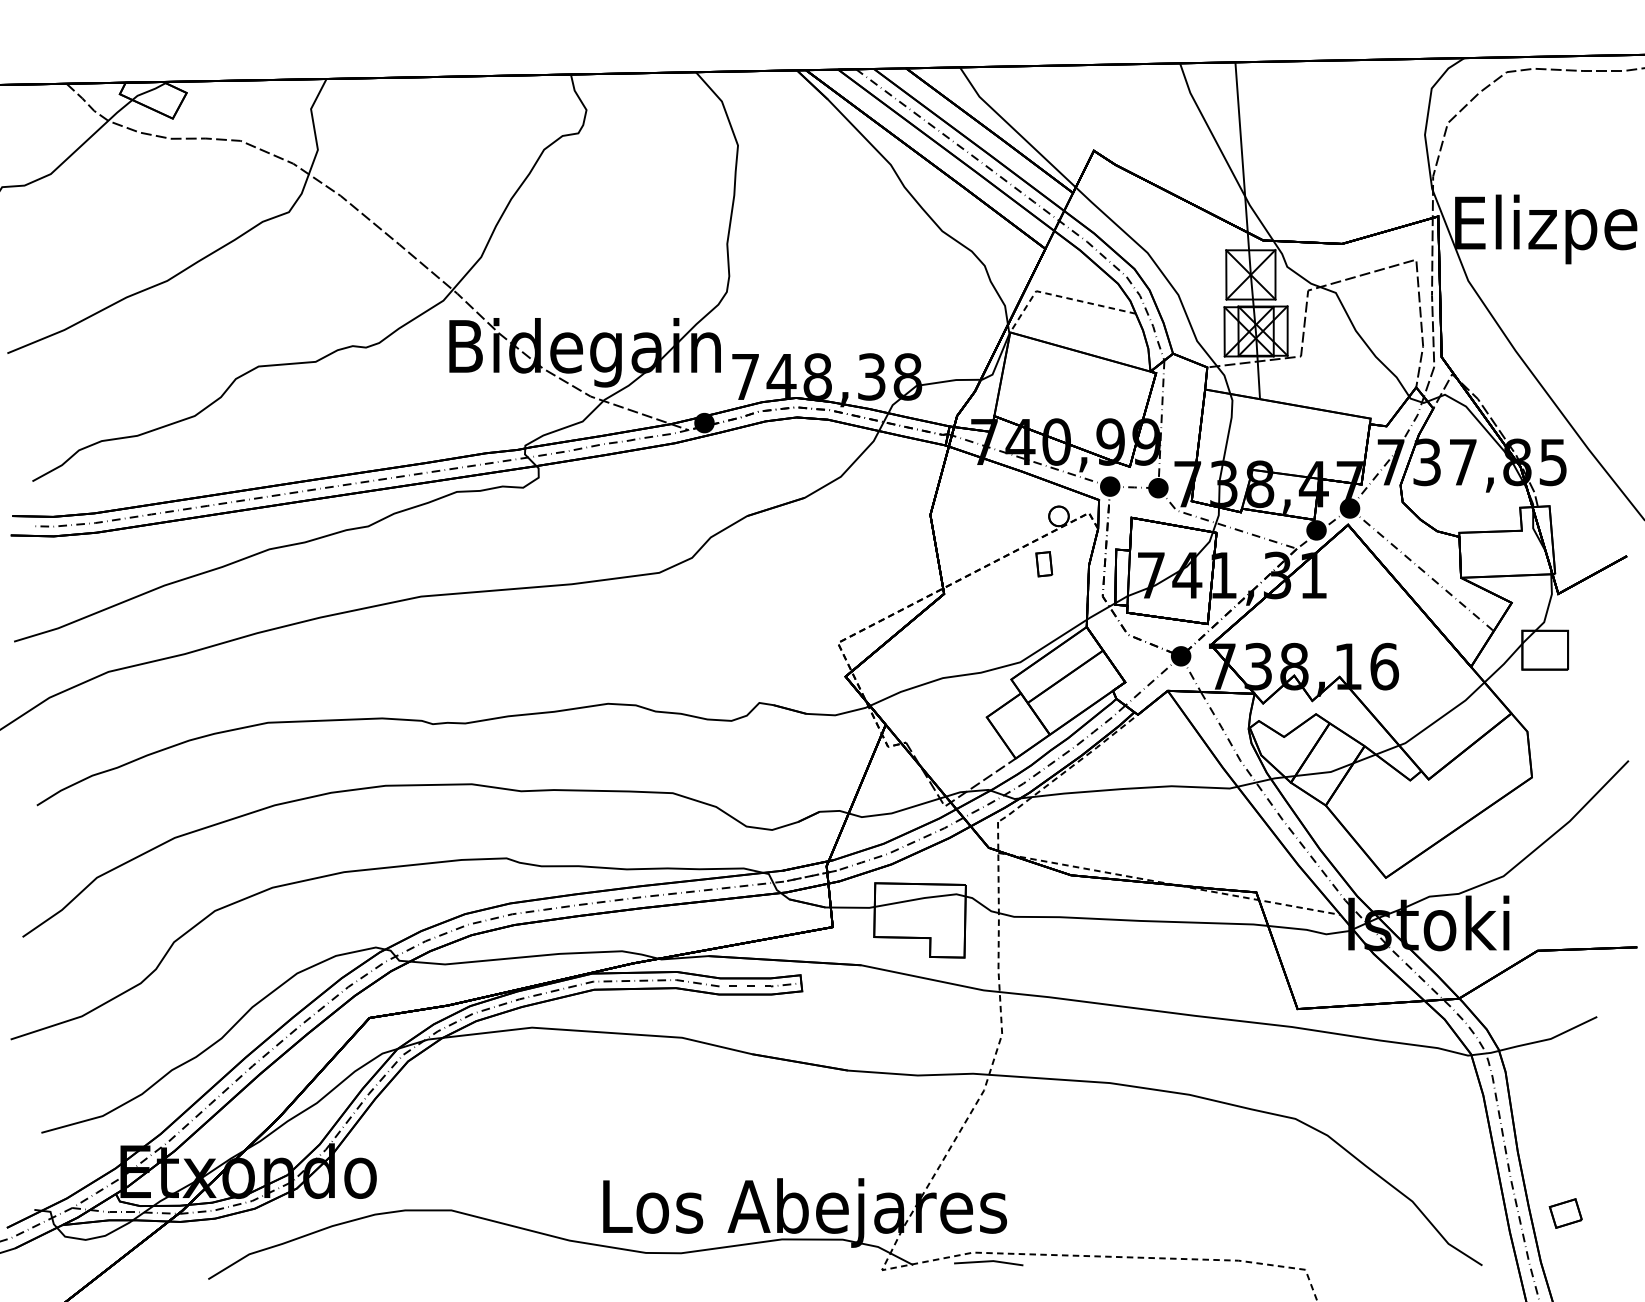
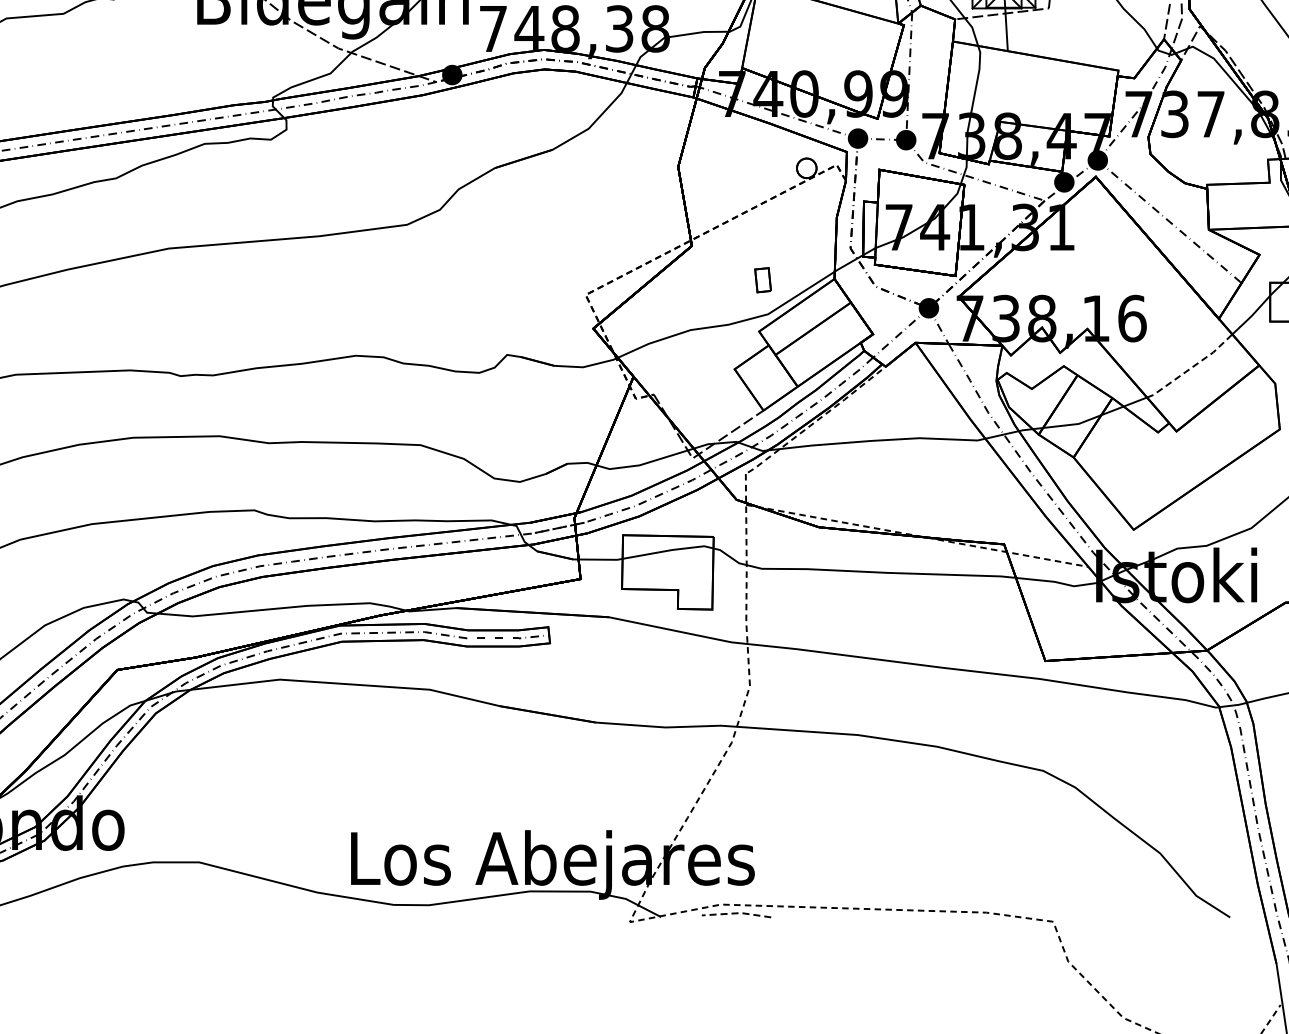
part: (1044, 564) -> (763, 280), moved
line: (1443, 716) -> (1191, 368), solid -> dashed
line: (989, 1261) -> (737, 913), solid -> dashed

